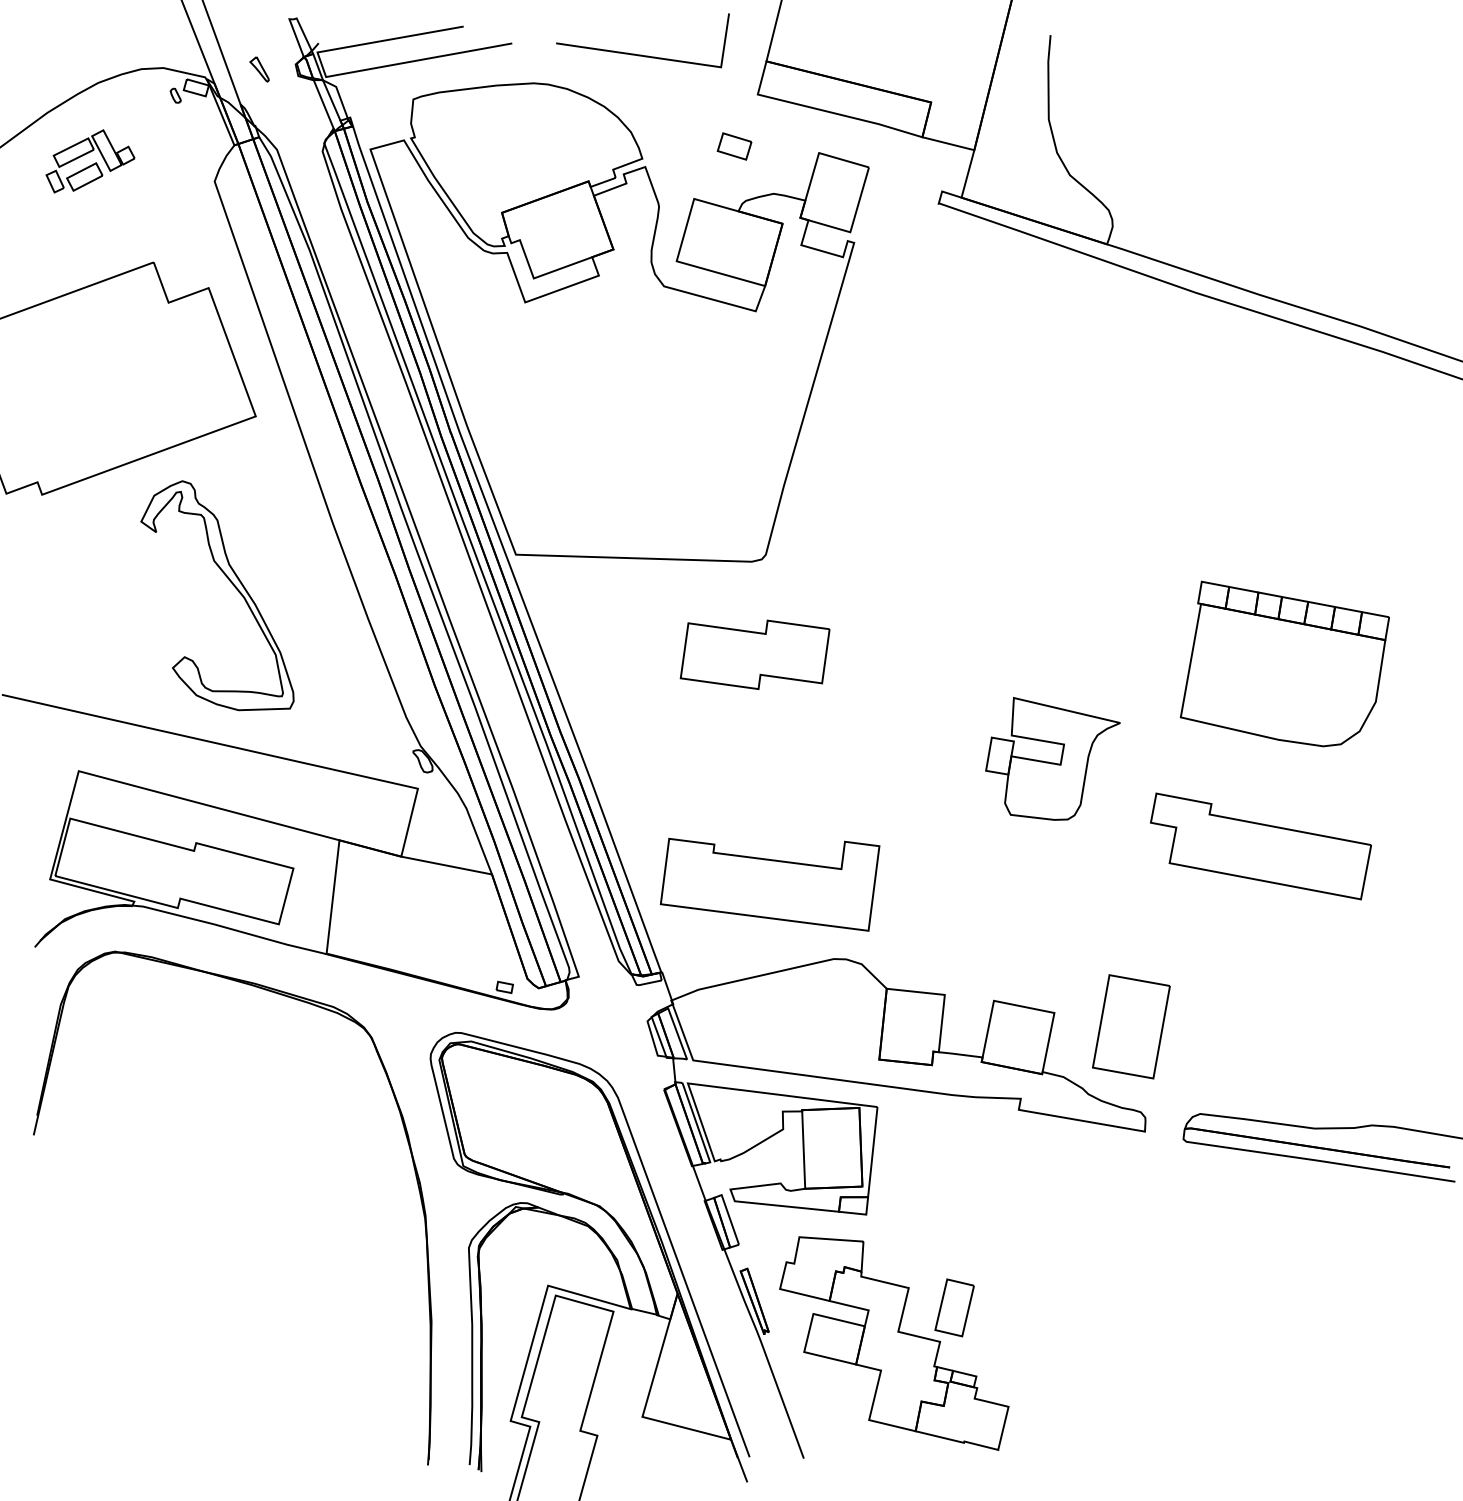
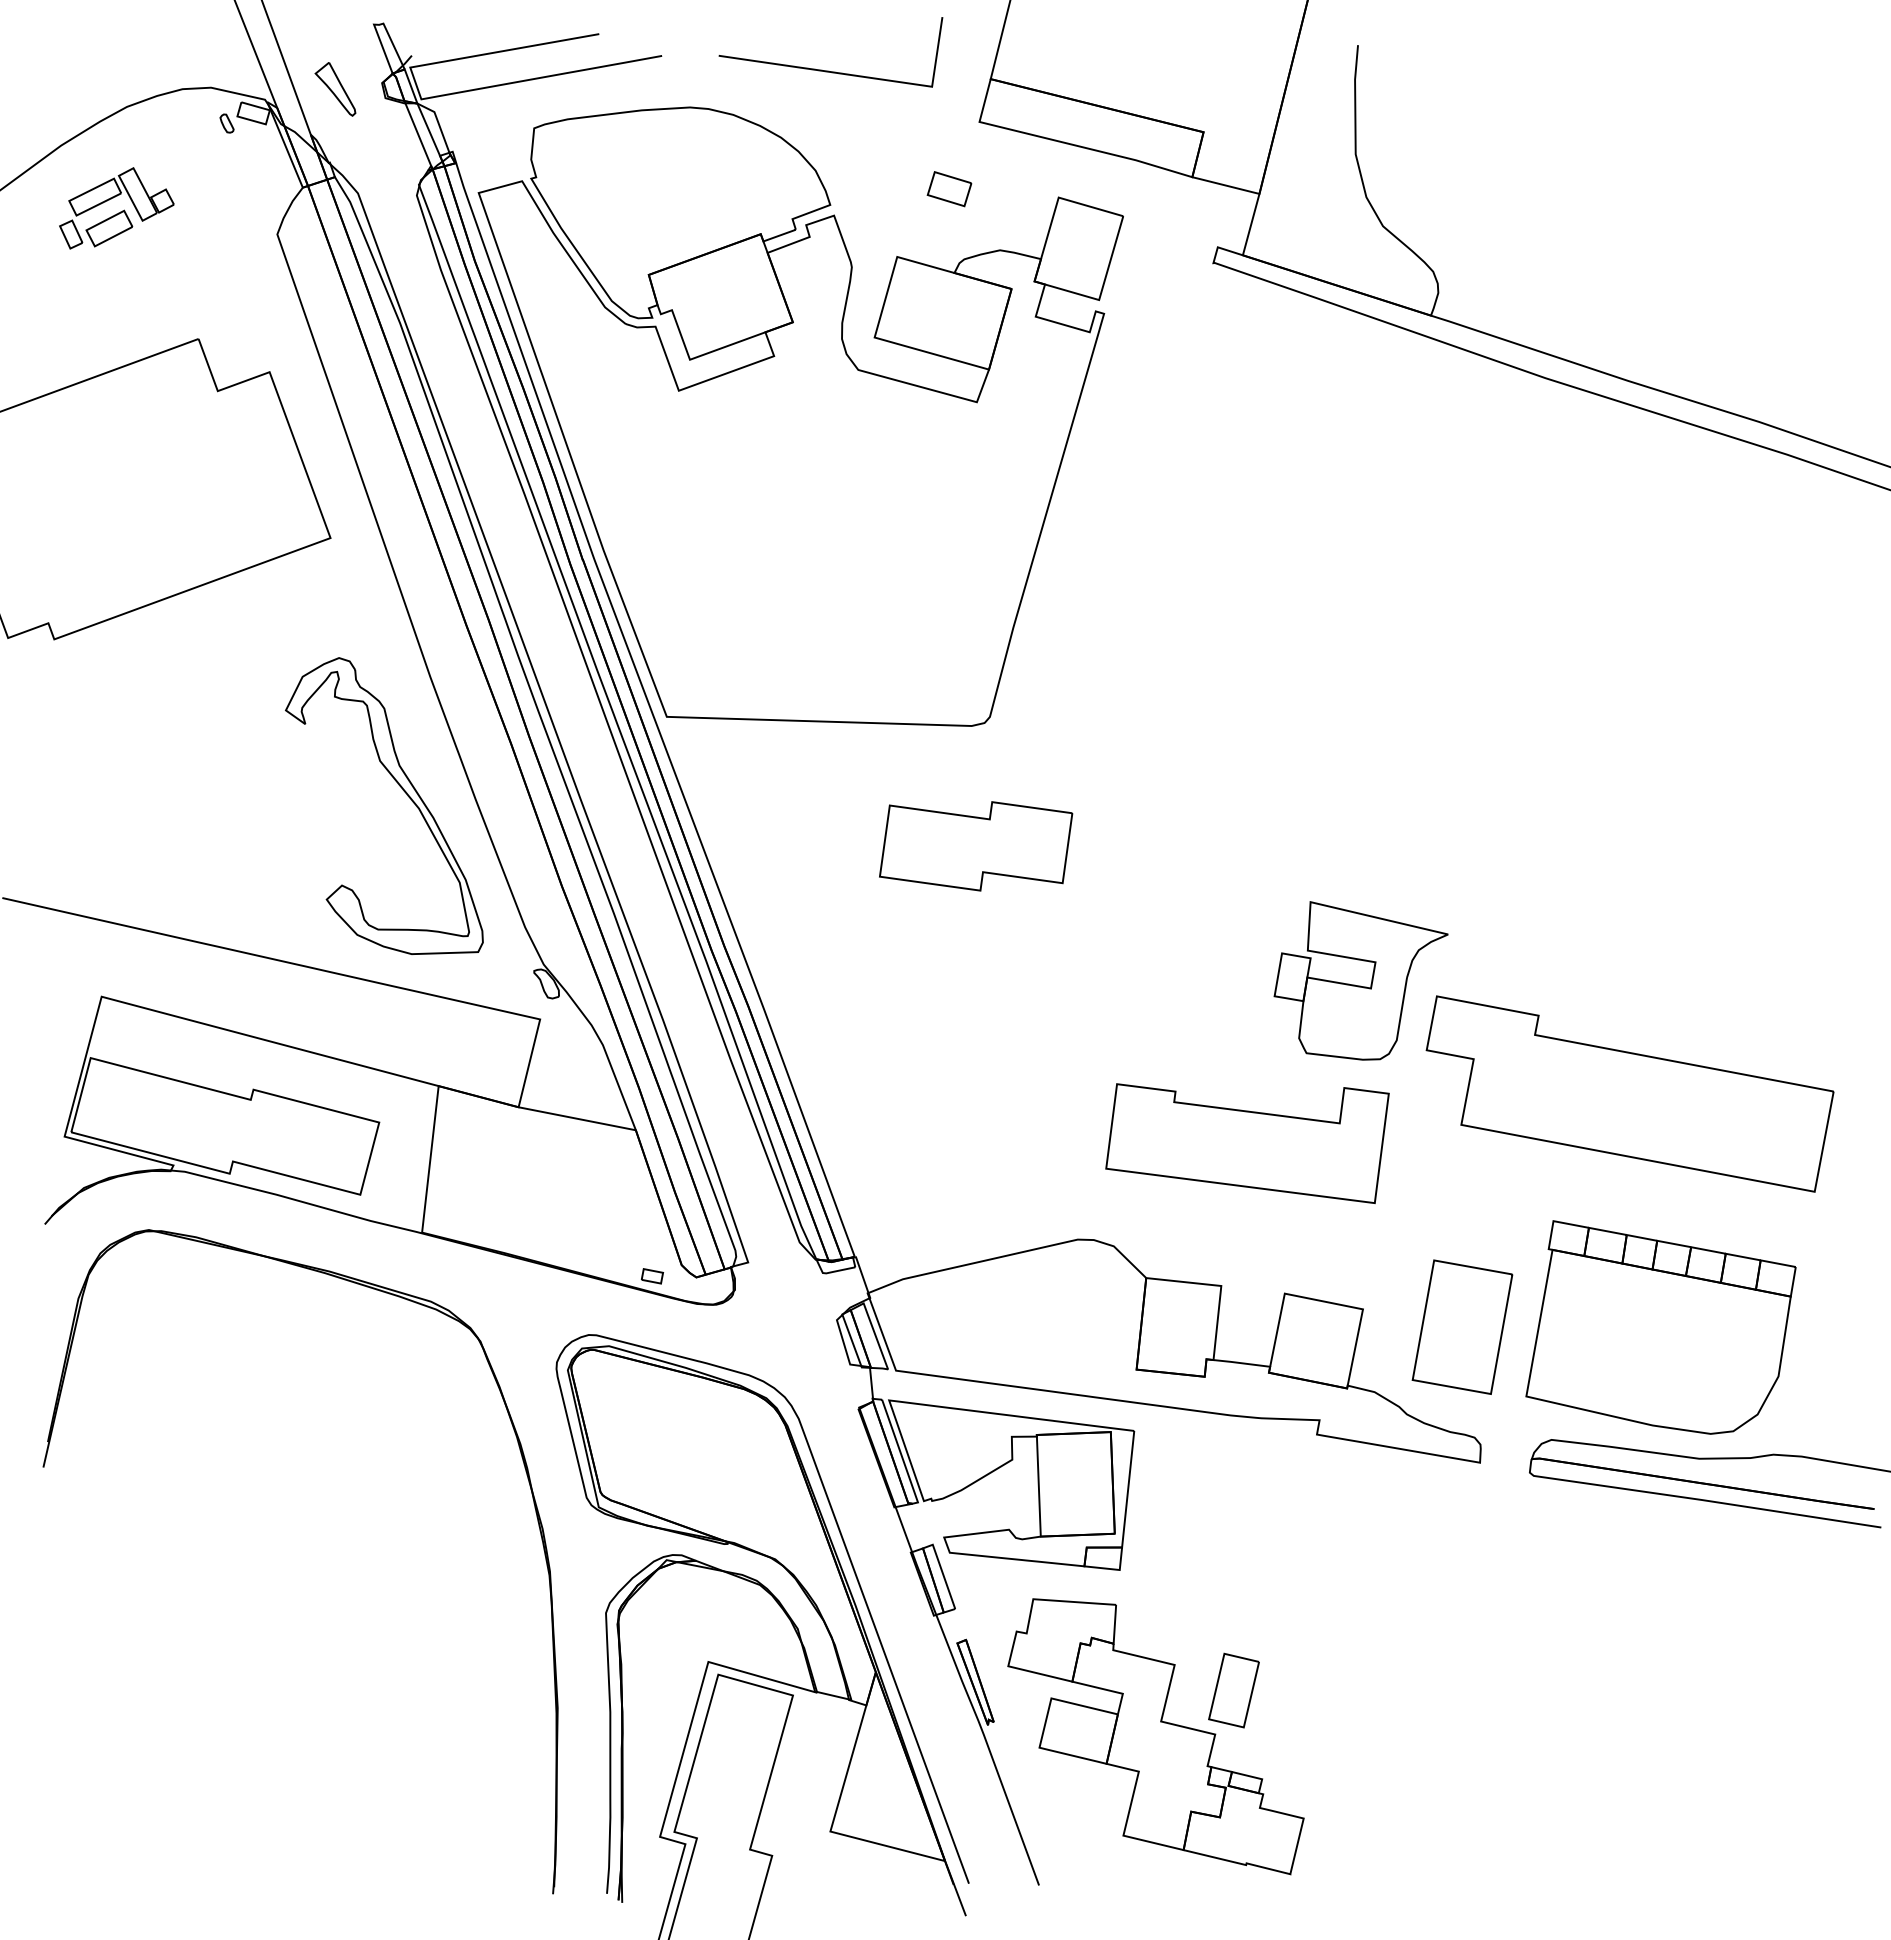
part: (259, 69) -> (335, 89), size x1.67
part: (233, 586) -> (405, 794), moved
part: (1284, 663) -> (1660, 1326), moved
part: (1260, 846) -> (1629, 1094), size x1.43
part: (769, 884) -> (1246, 1143), moved

